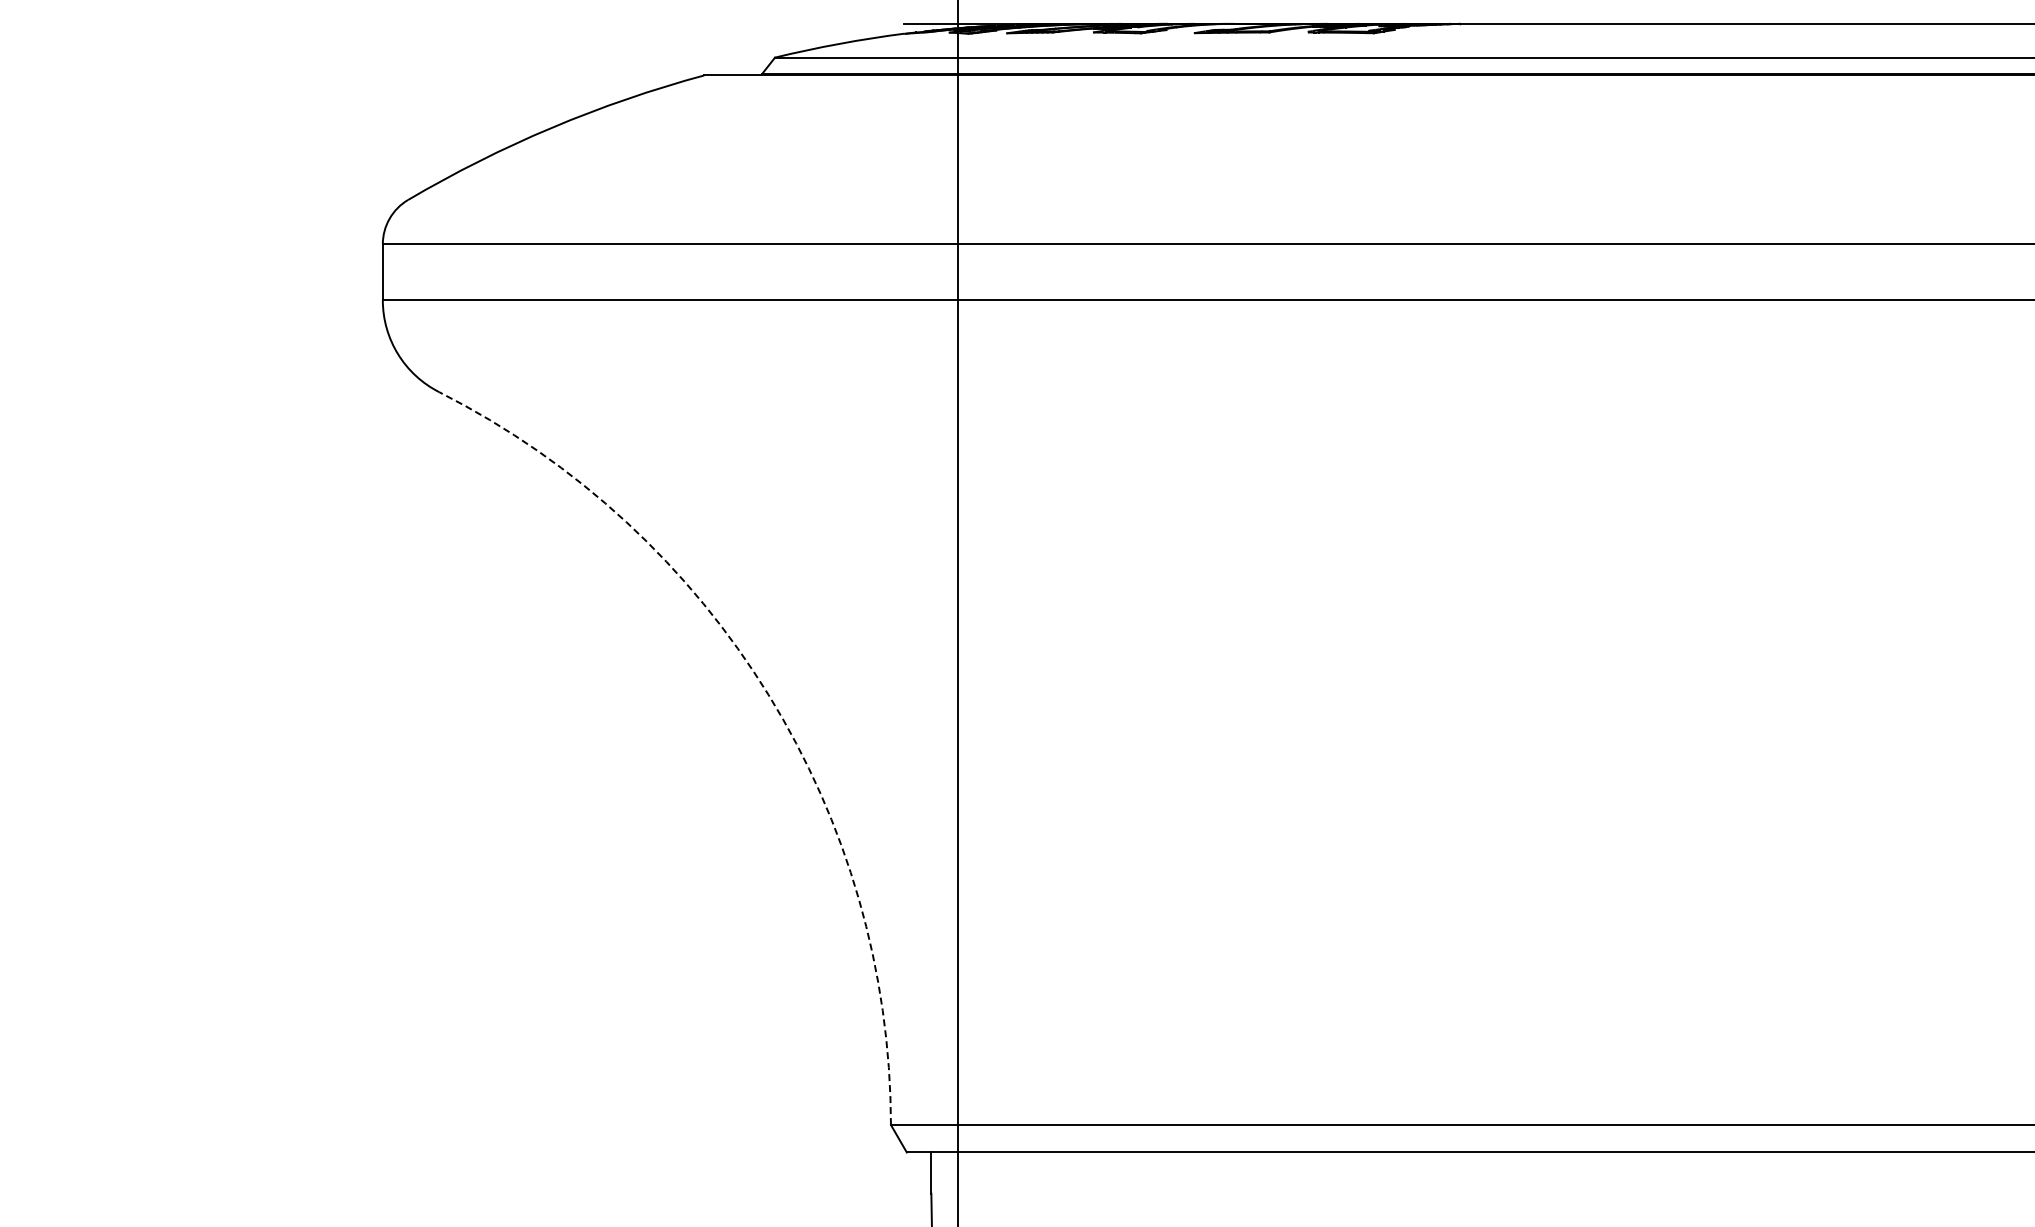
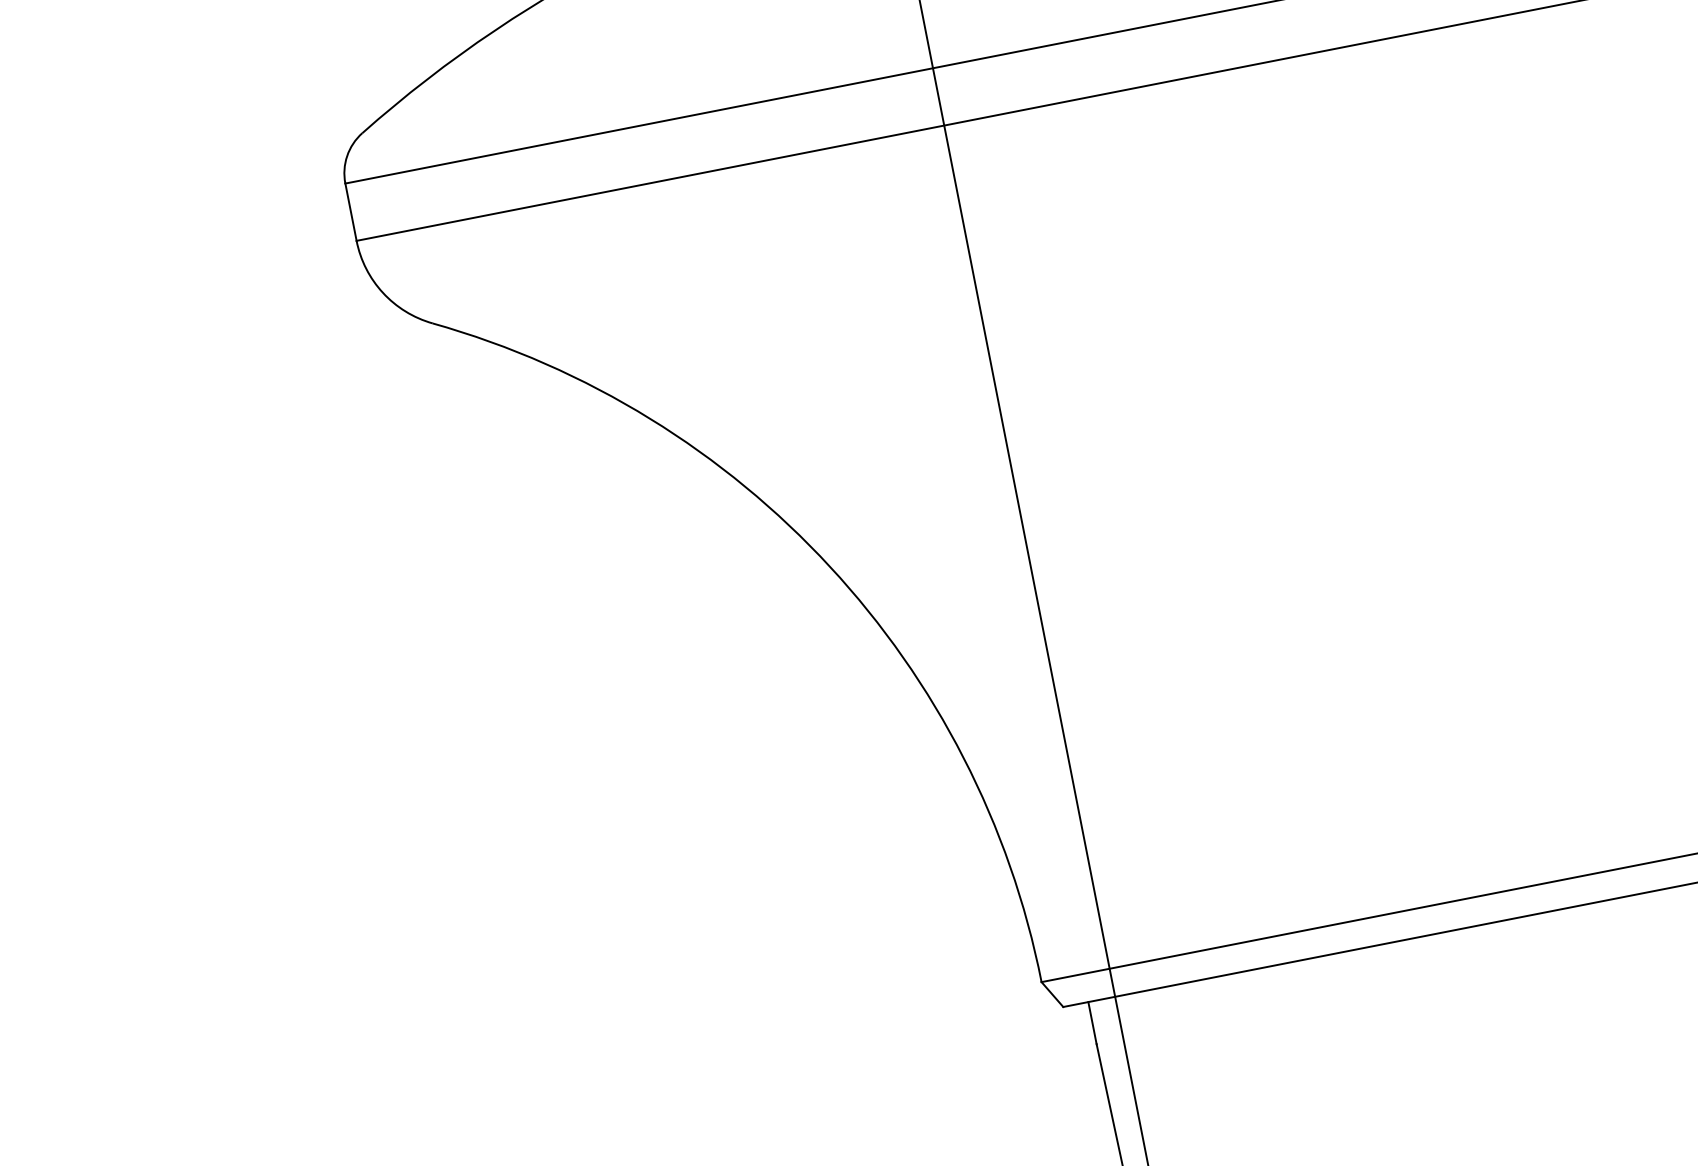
arc: (768, 694) -> (829, 566), dashed -> solid

